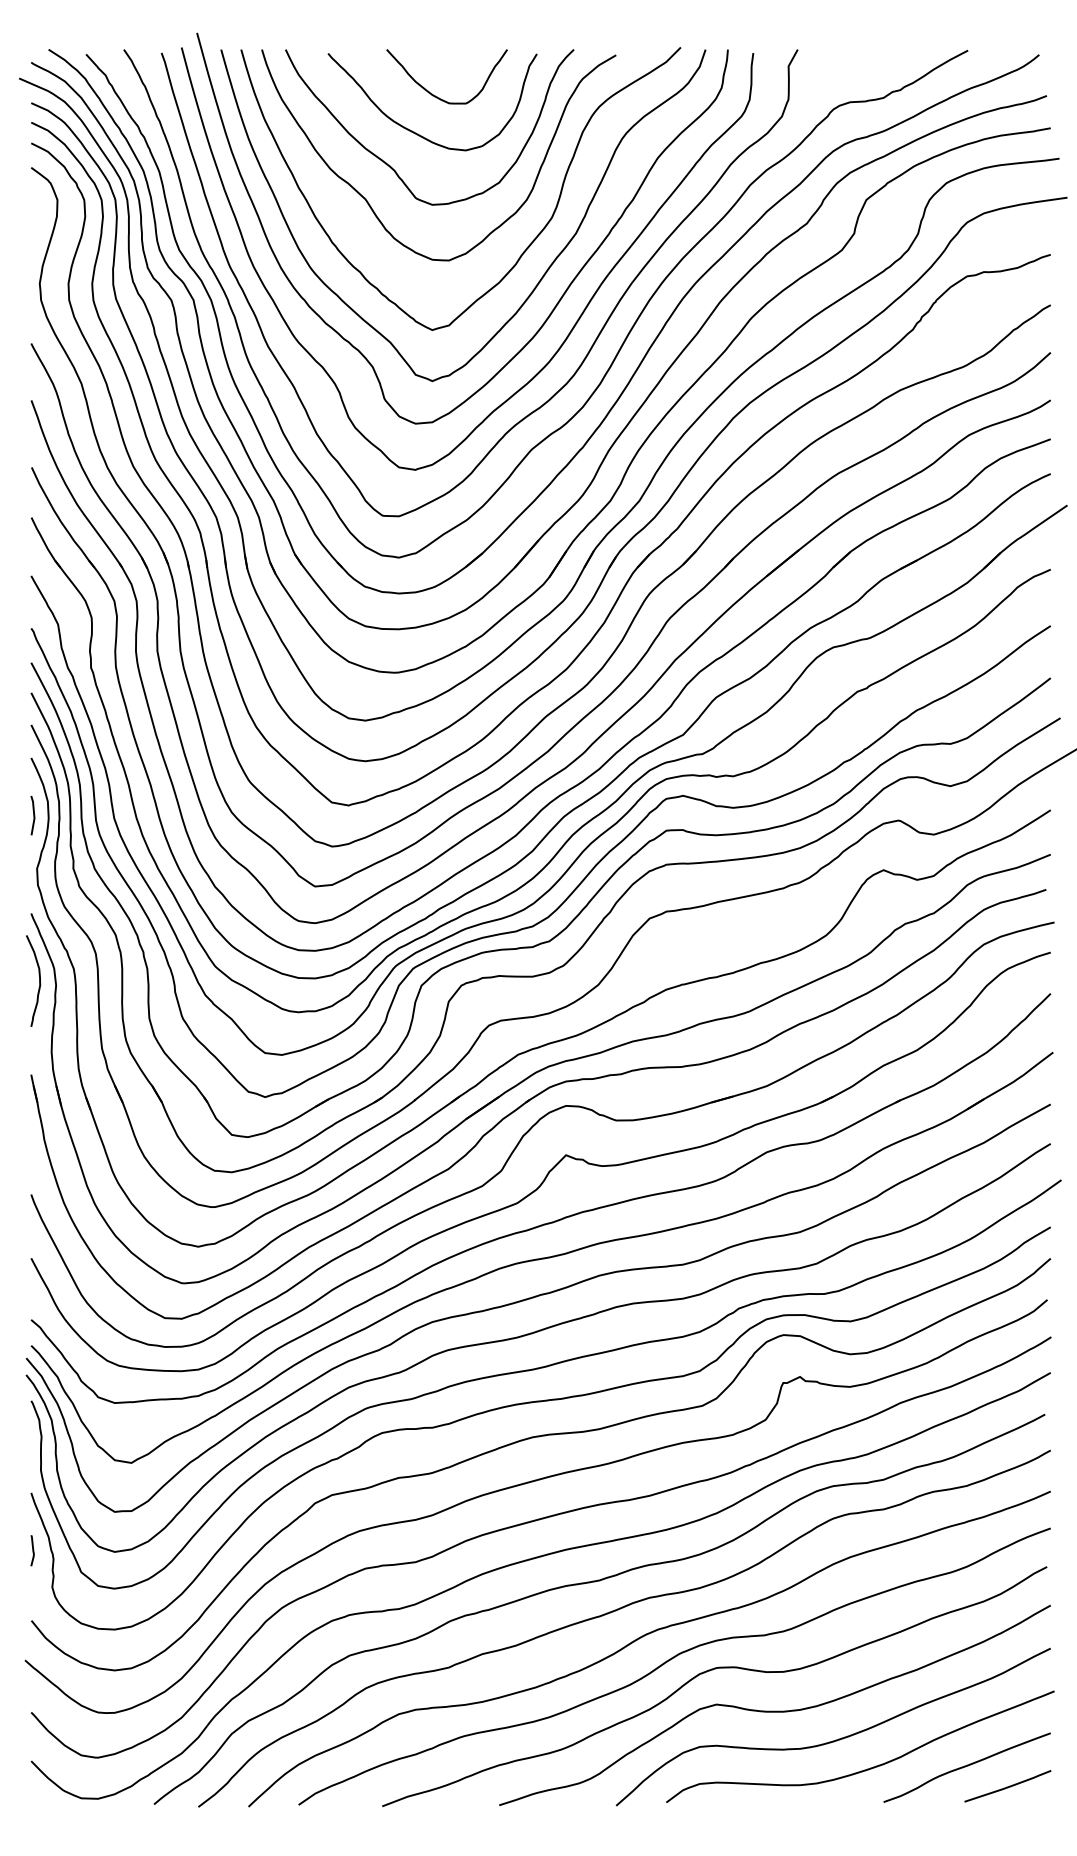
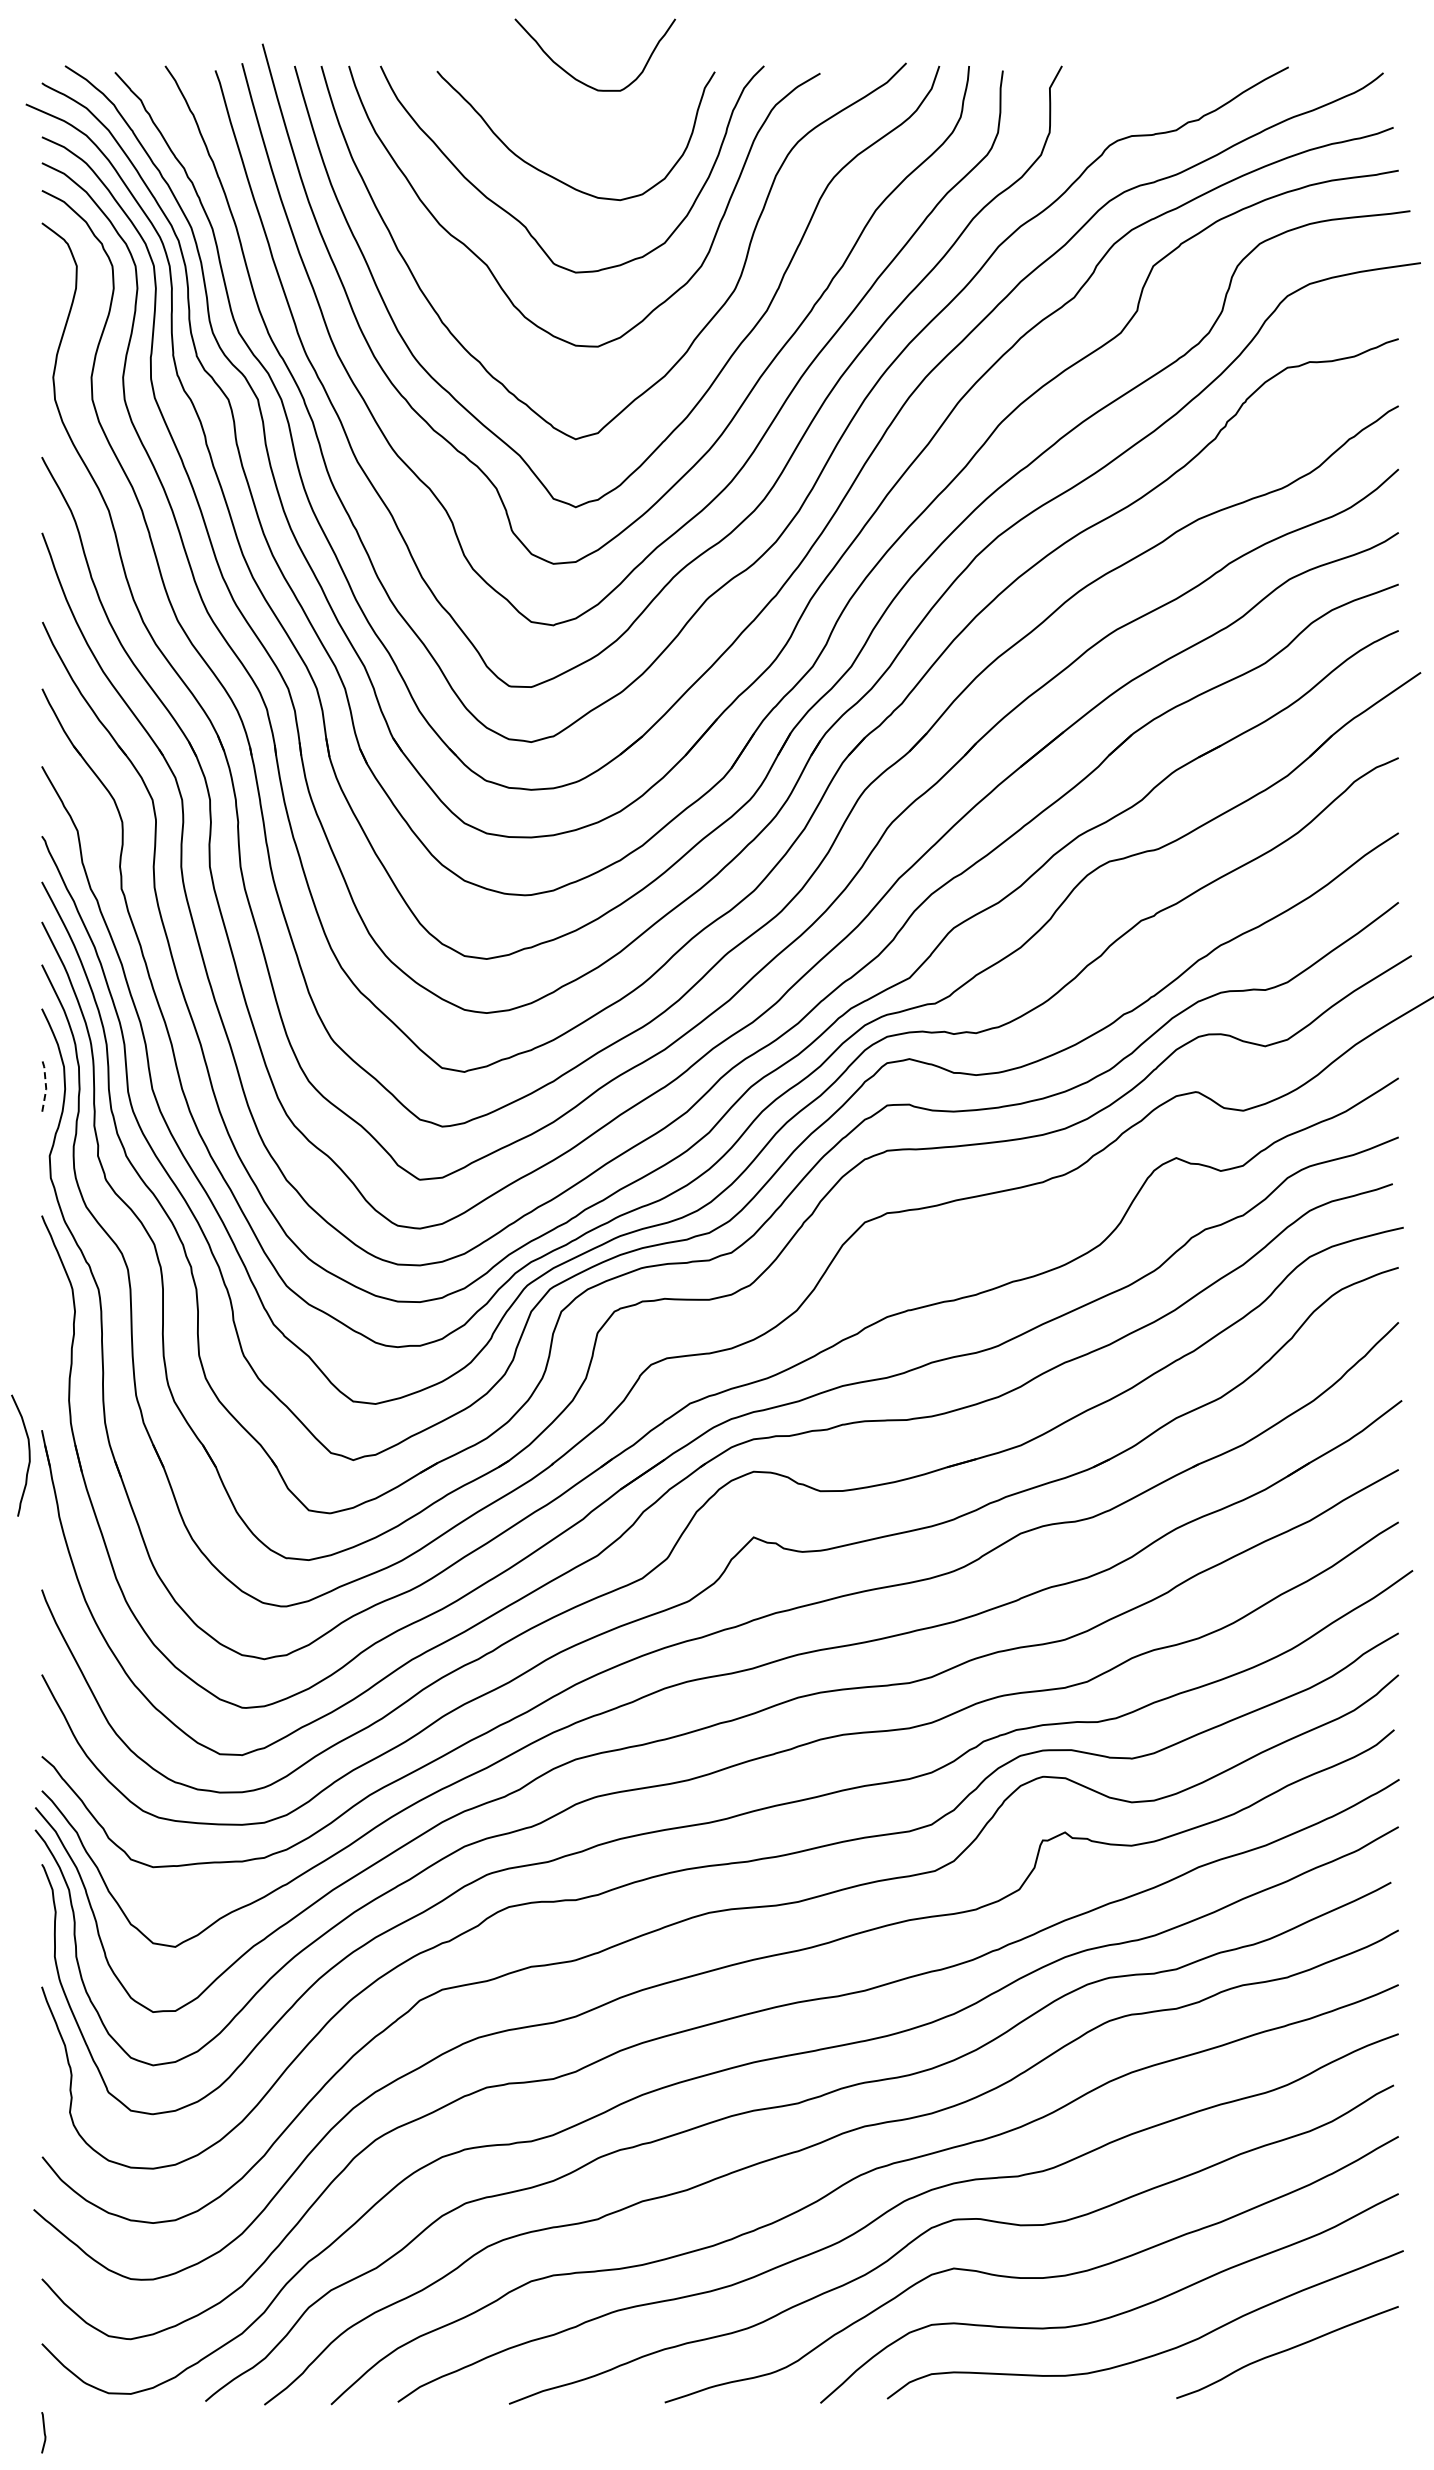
curve: (435, 95) -> (580, 80), moved
line: (33, 814) -> (45, 1084), solid -> dashed
curve: (39, 980) -> (28, 1455), moved
curve: (32, 1550) -> (43, 2432), moved
curve: (1007, 1786) -> (1341, 2377), removed

